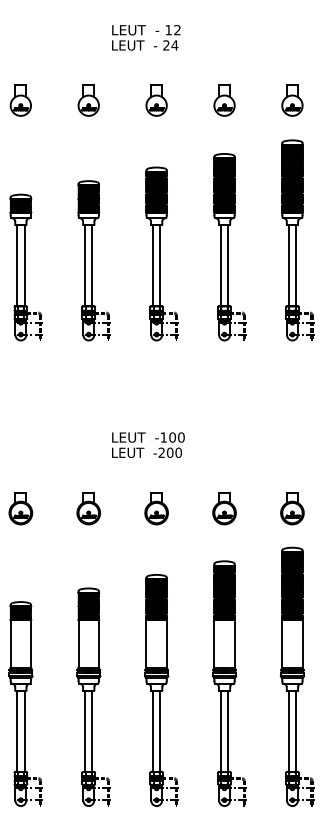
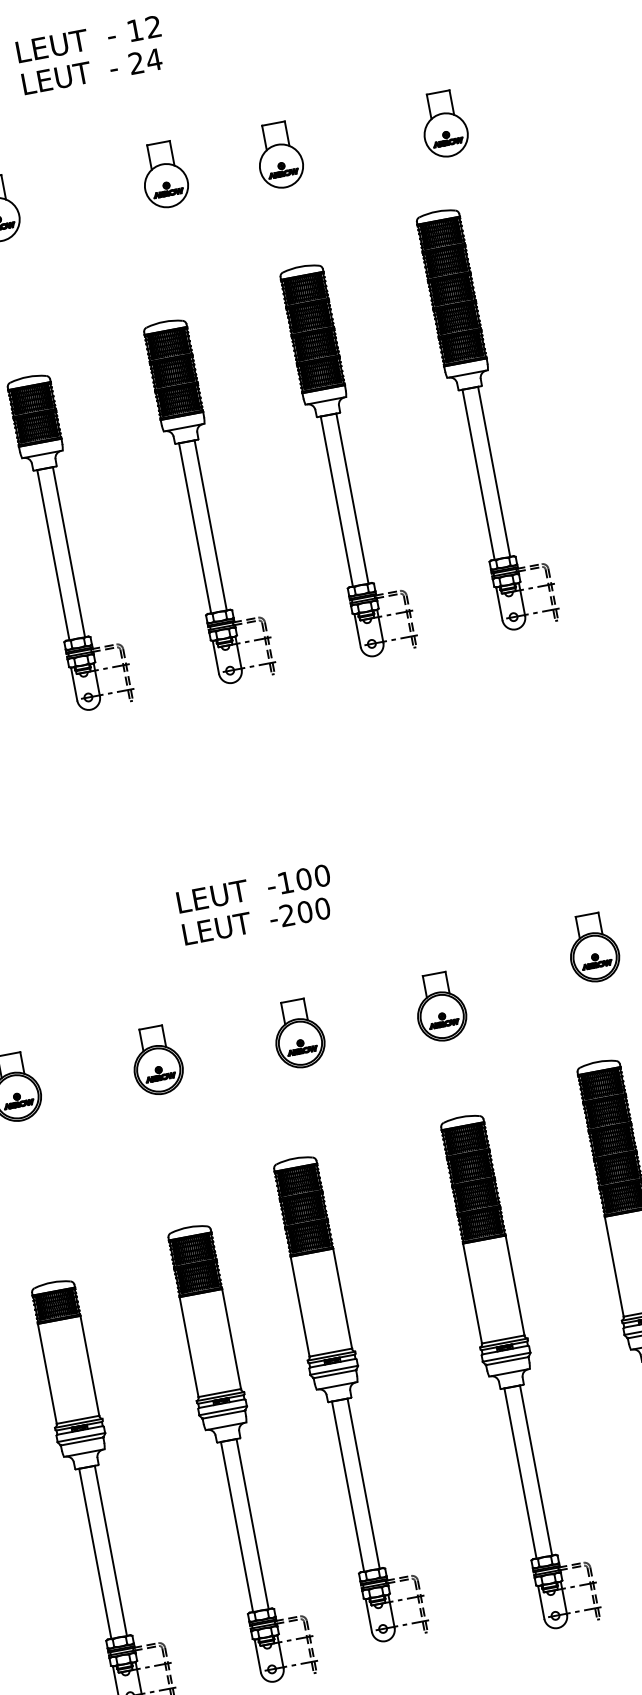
part: (156, 100) -> (164, 174), moved
part: (292, 100) -> (444, 124), moved
part: (292, 508) -> (593, 947), moved
part: (161, 690) -> (349, 1398), moved

